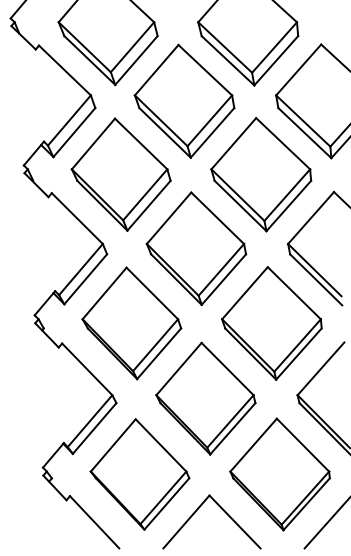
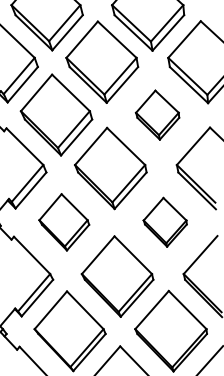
part: (261, 174) -> (157, 114), size x0.6
part: (131, 323) -> (64, 222), size x0.7
part: (271, 323) -> (164, 222), size x0.6

